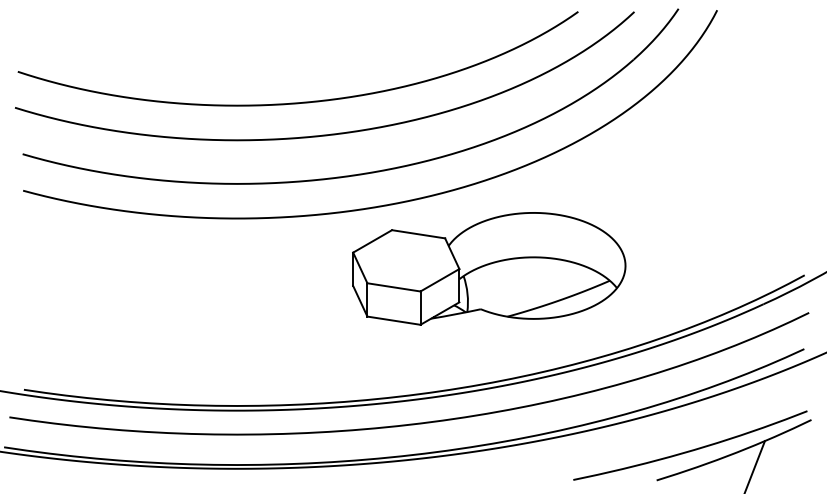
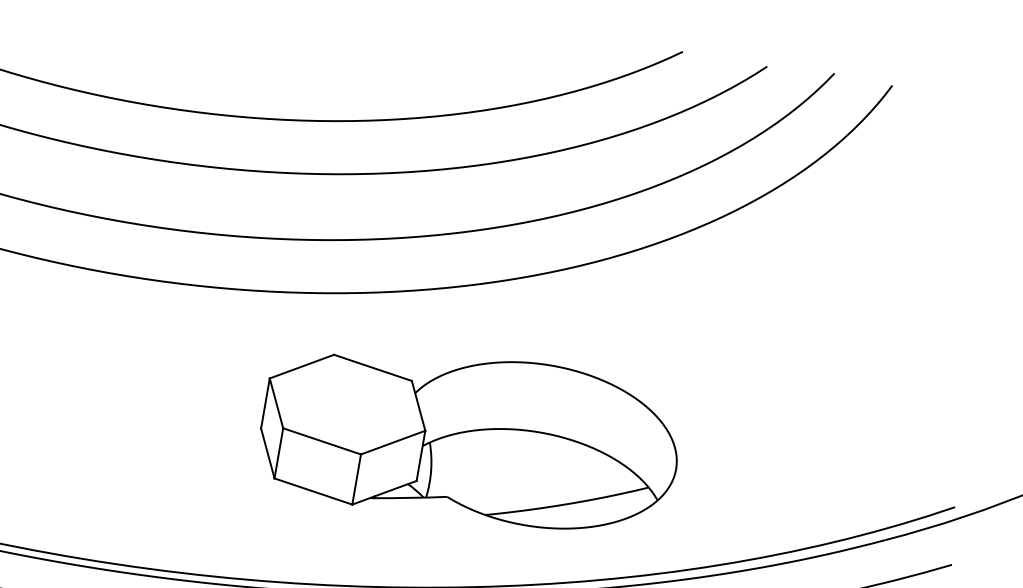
part: (489, 268) -> (470, 437), moved

